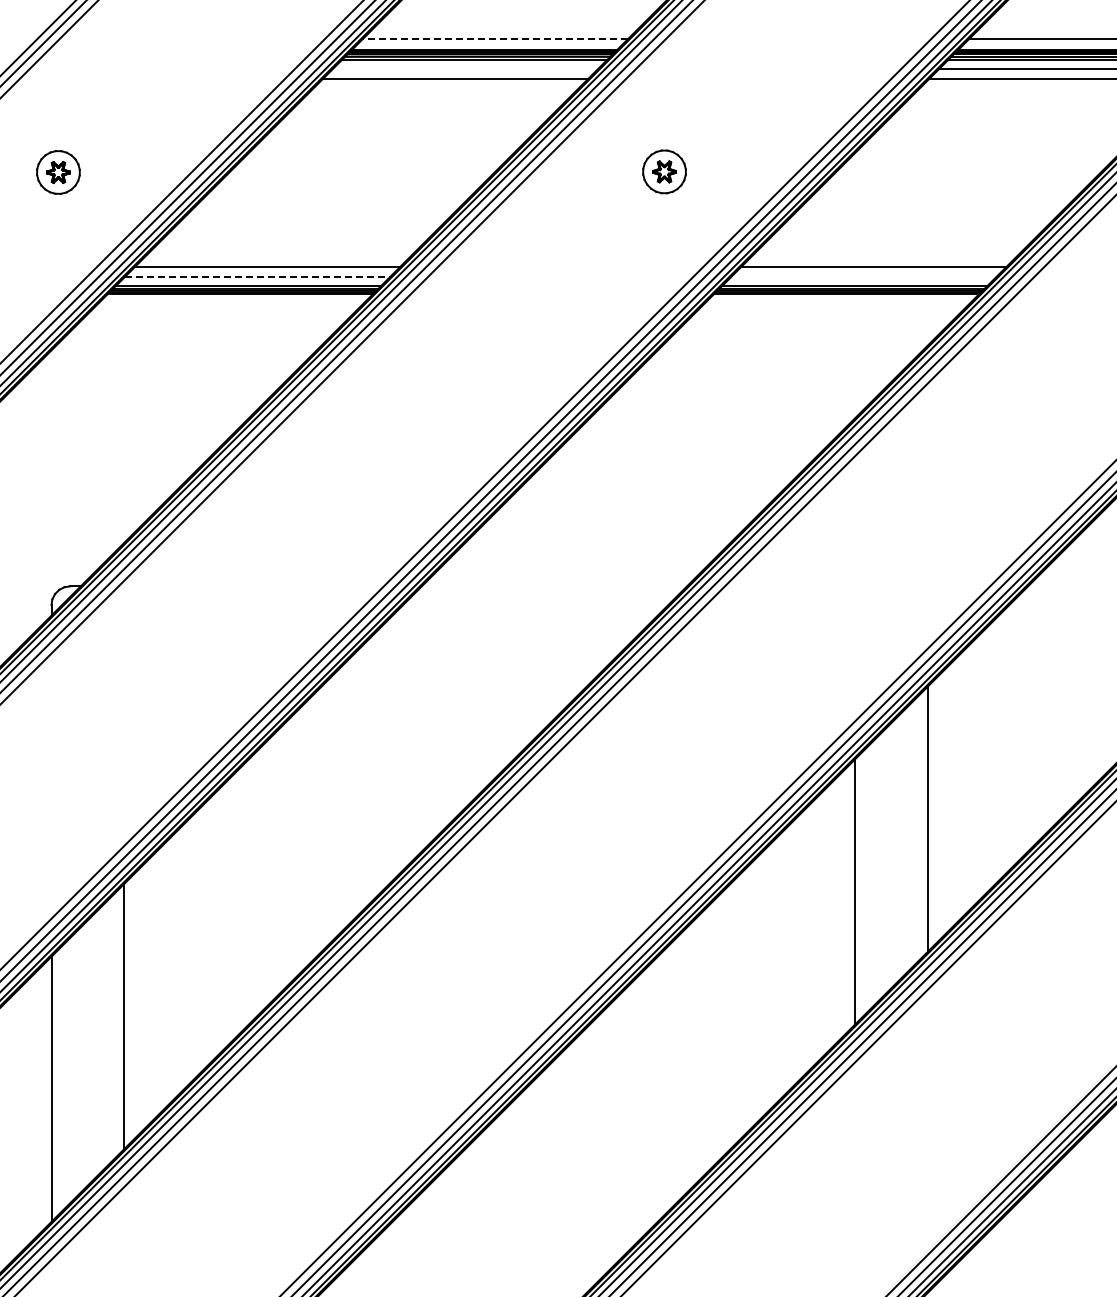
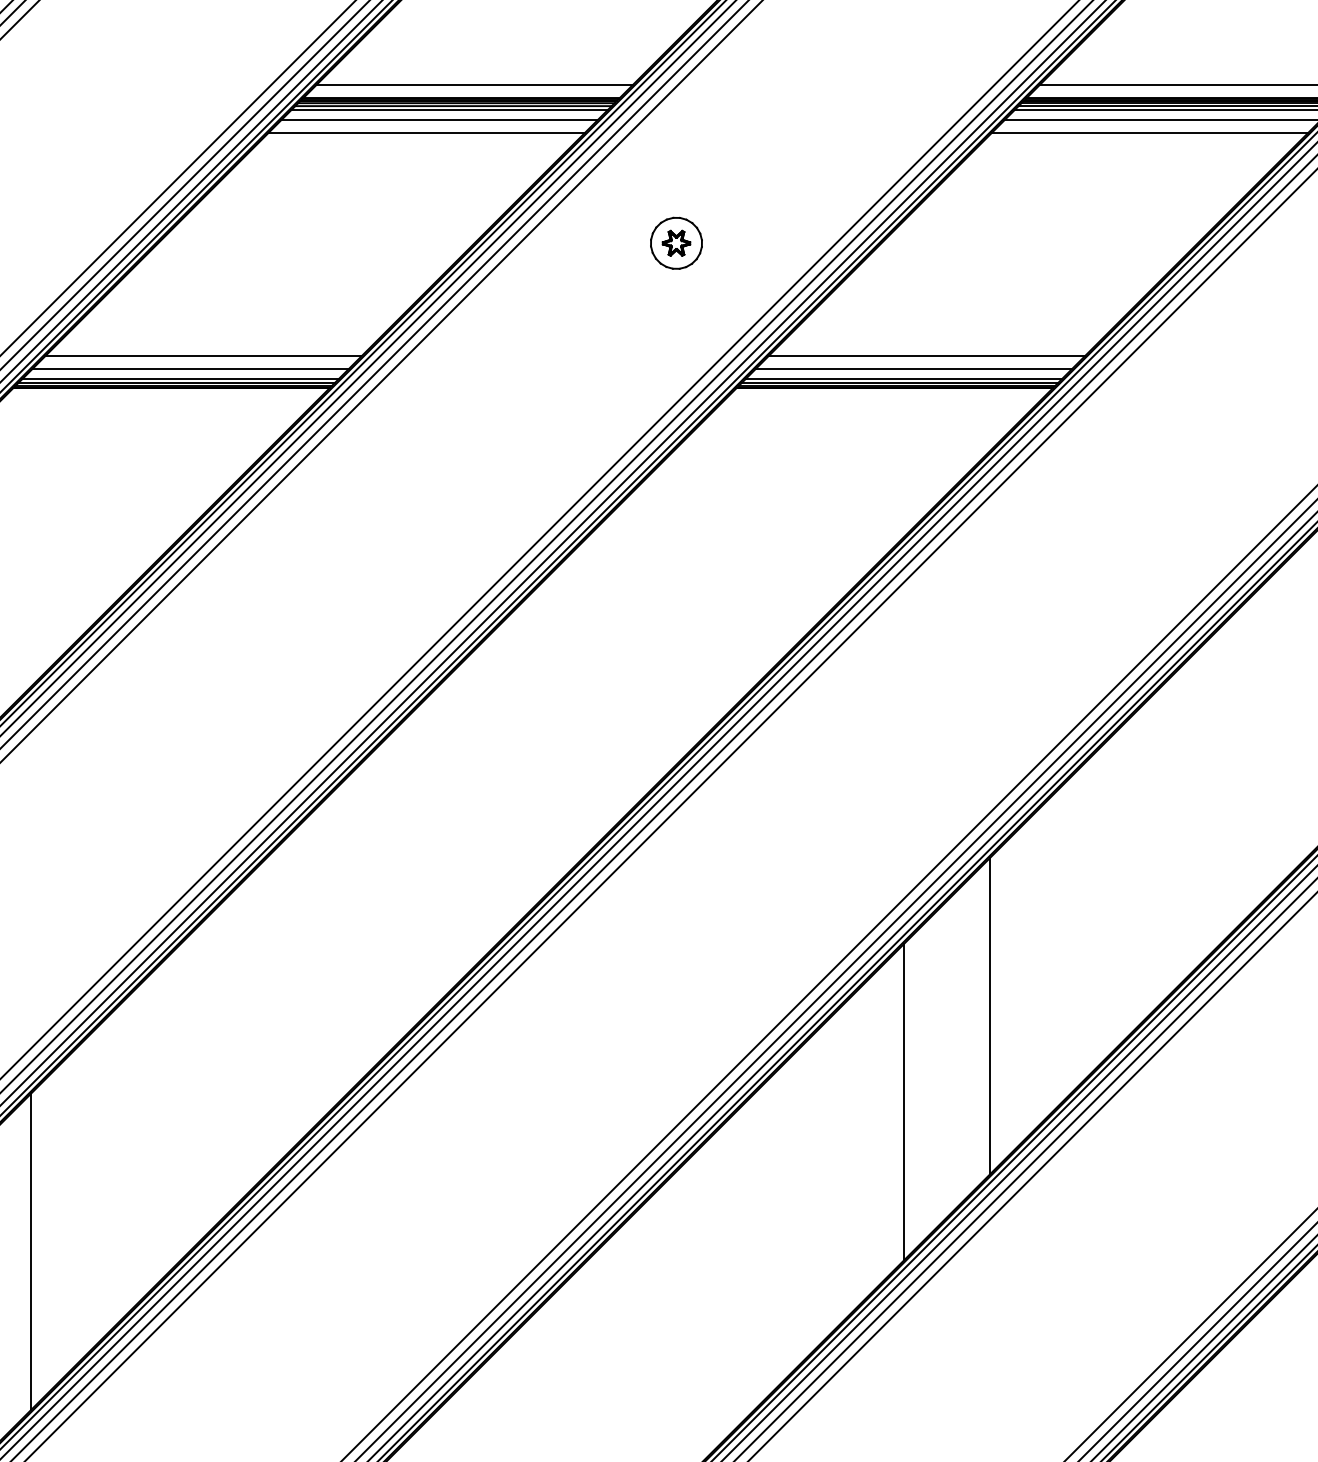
line: (495, 39) -> (474, 85), dashed -> solid
line: (465, 68) -> (439, 119), added
line: (257, 276) -> (190, 368), dashed -> solid
line: (863, 276) -> (913, 368), added

